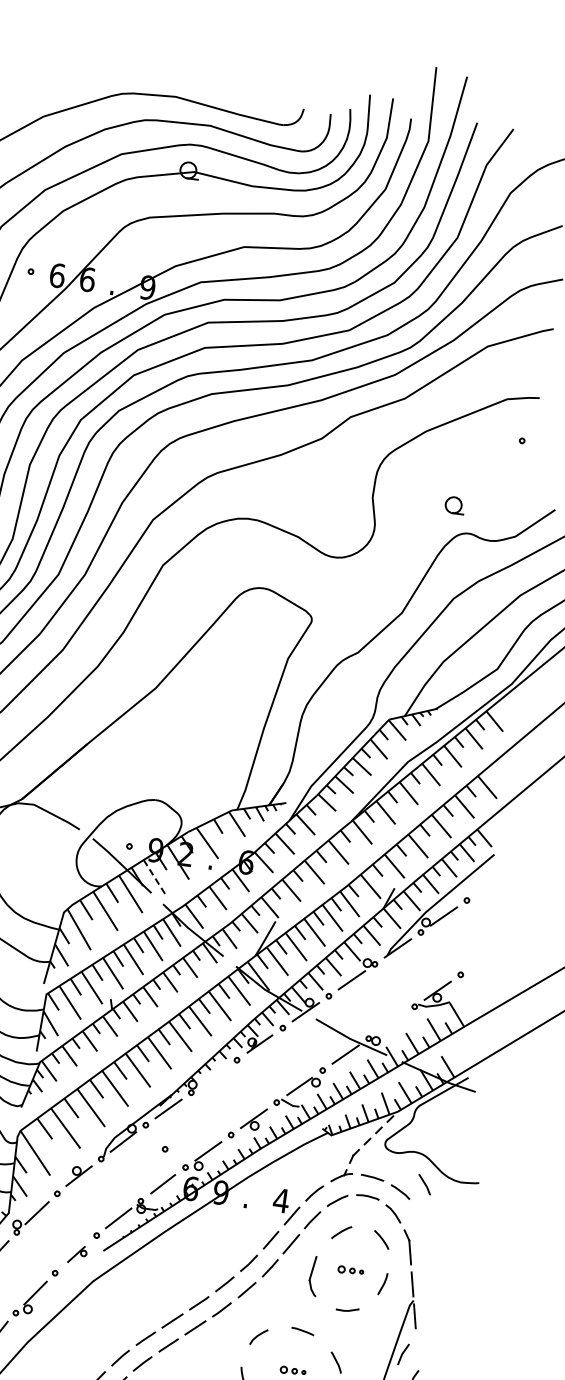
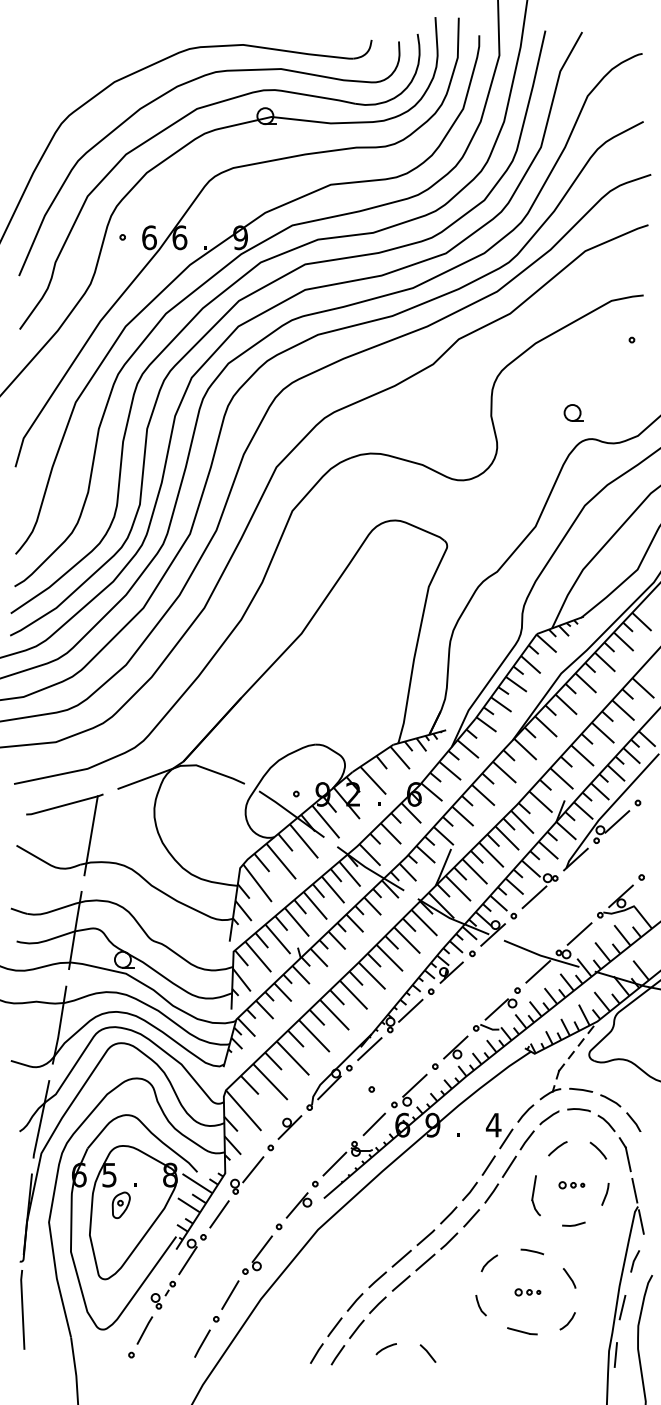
line: (155, 878) -> (326, 822), dashed -> solid
line: (391, 1022) -> (579, 933), added
line: (214, 1076) -> (410, 1010), added
line: (424, 1183) -> (633, 1121), moved
part: (77, 1254) -> (298, 1205), size x1.43

